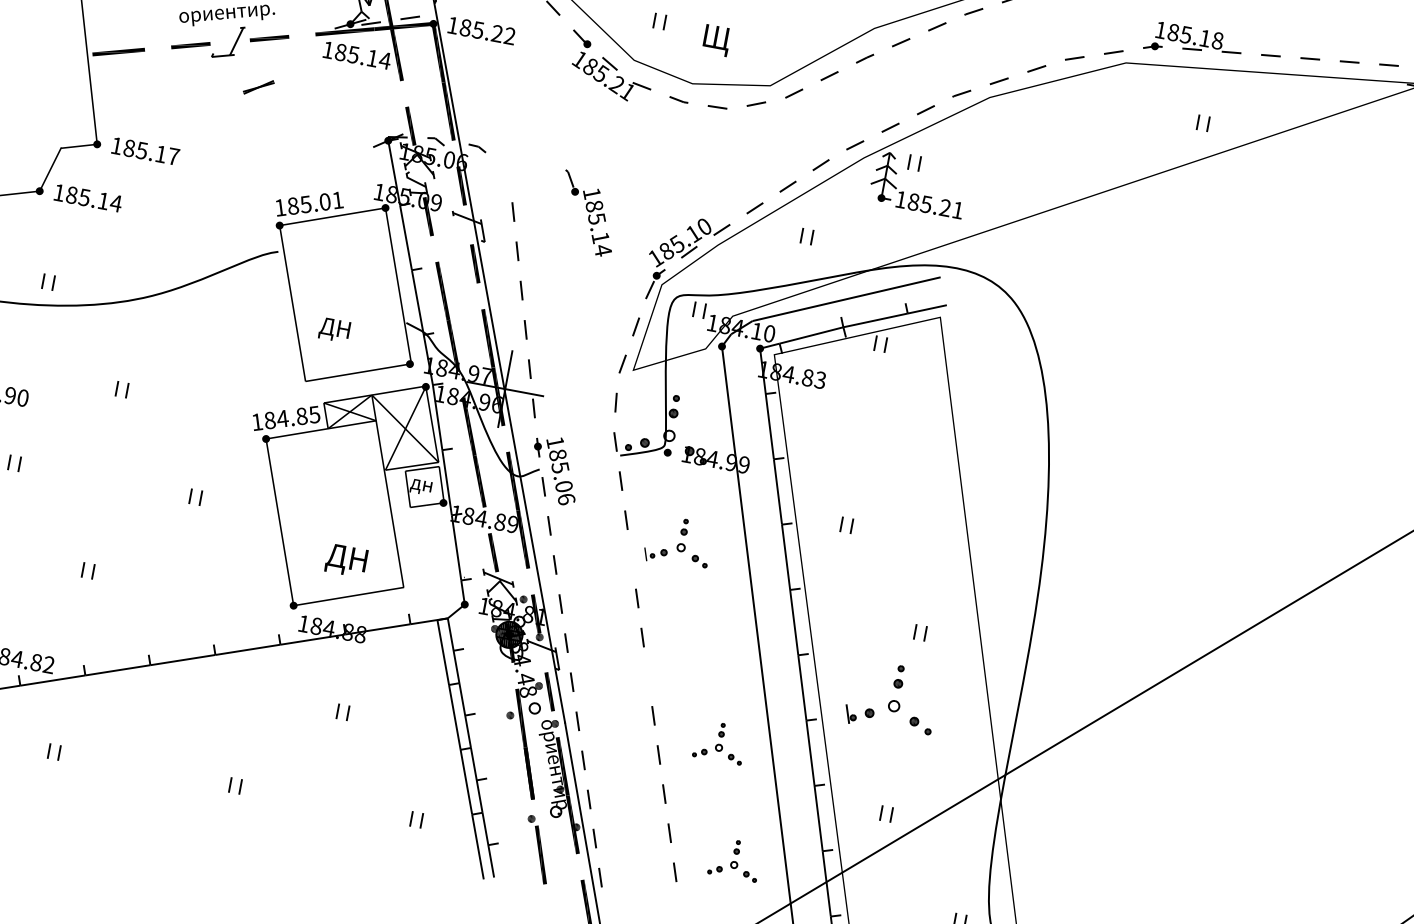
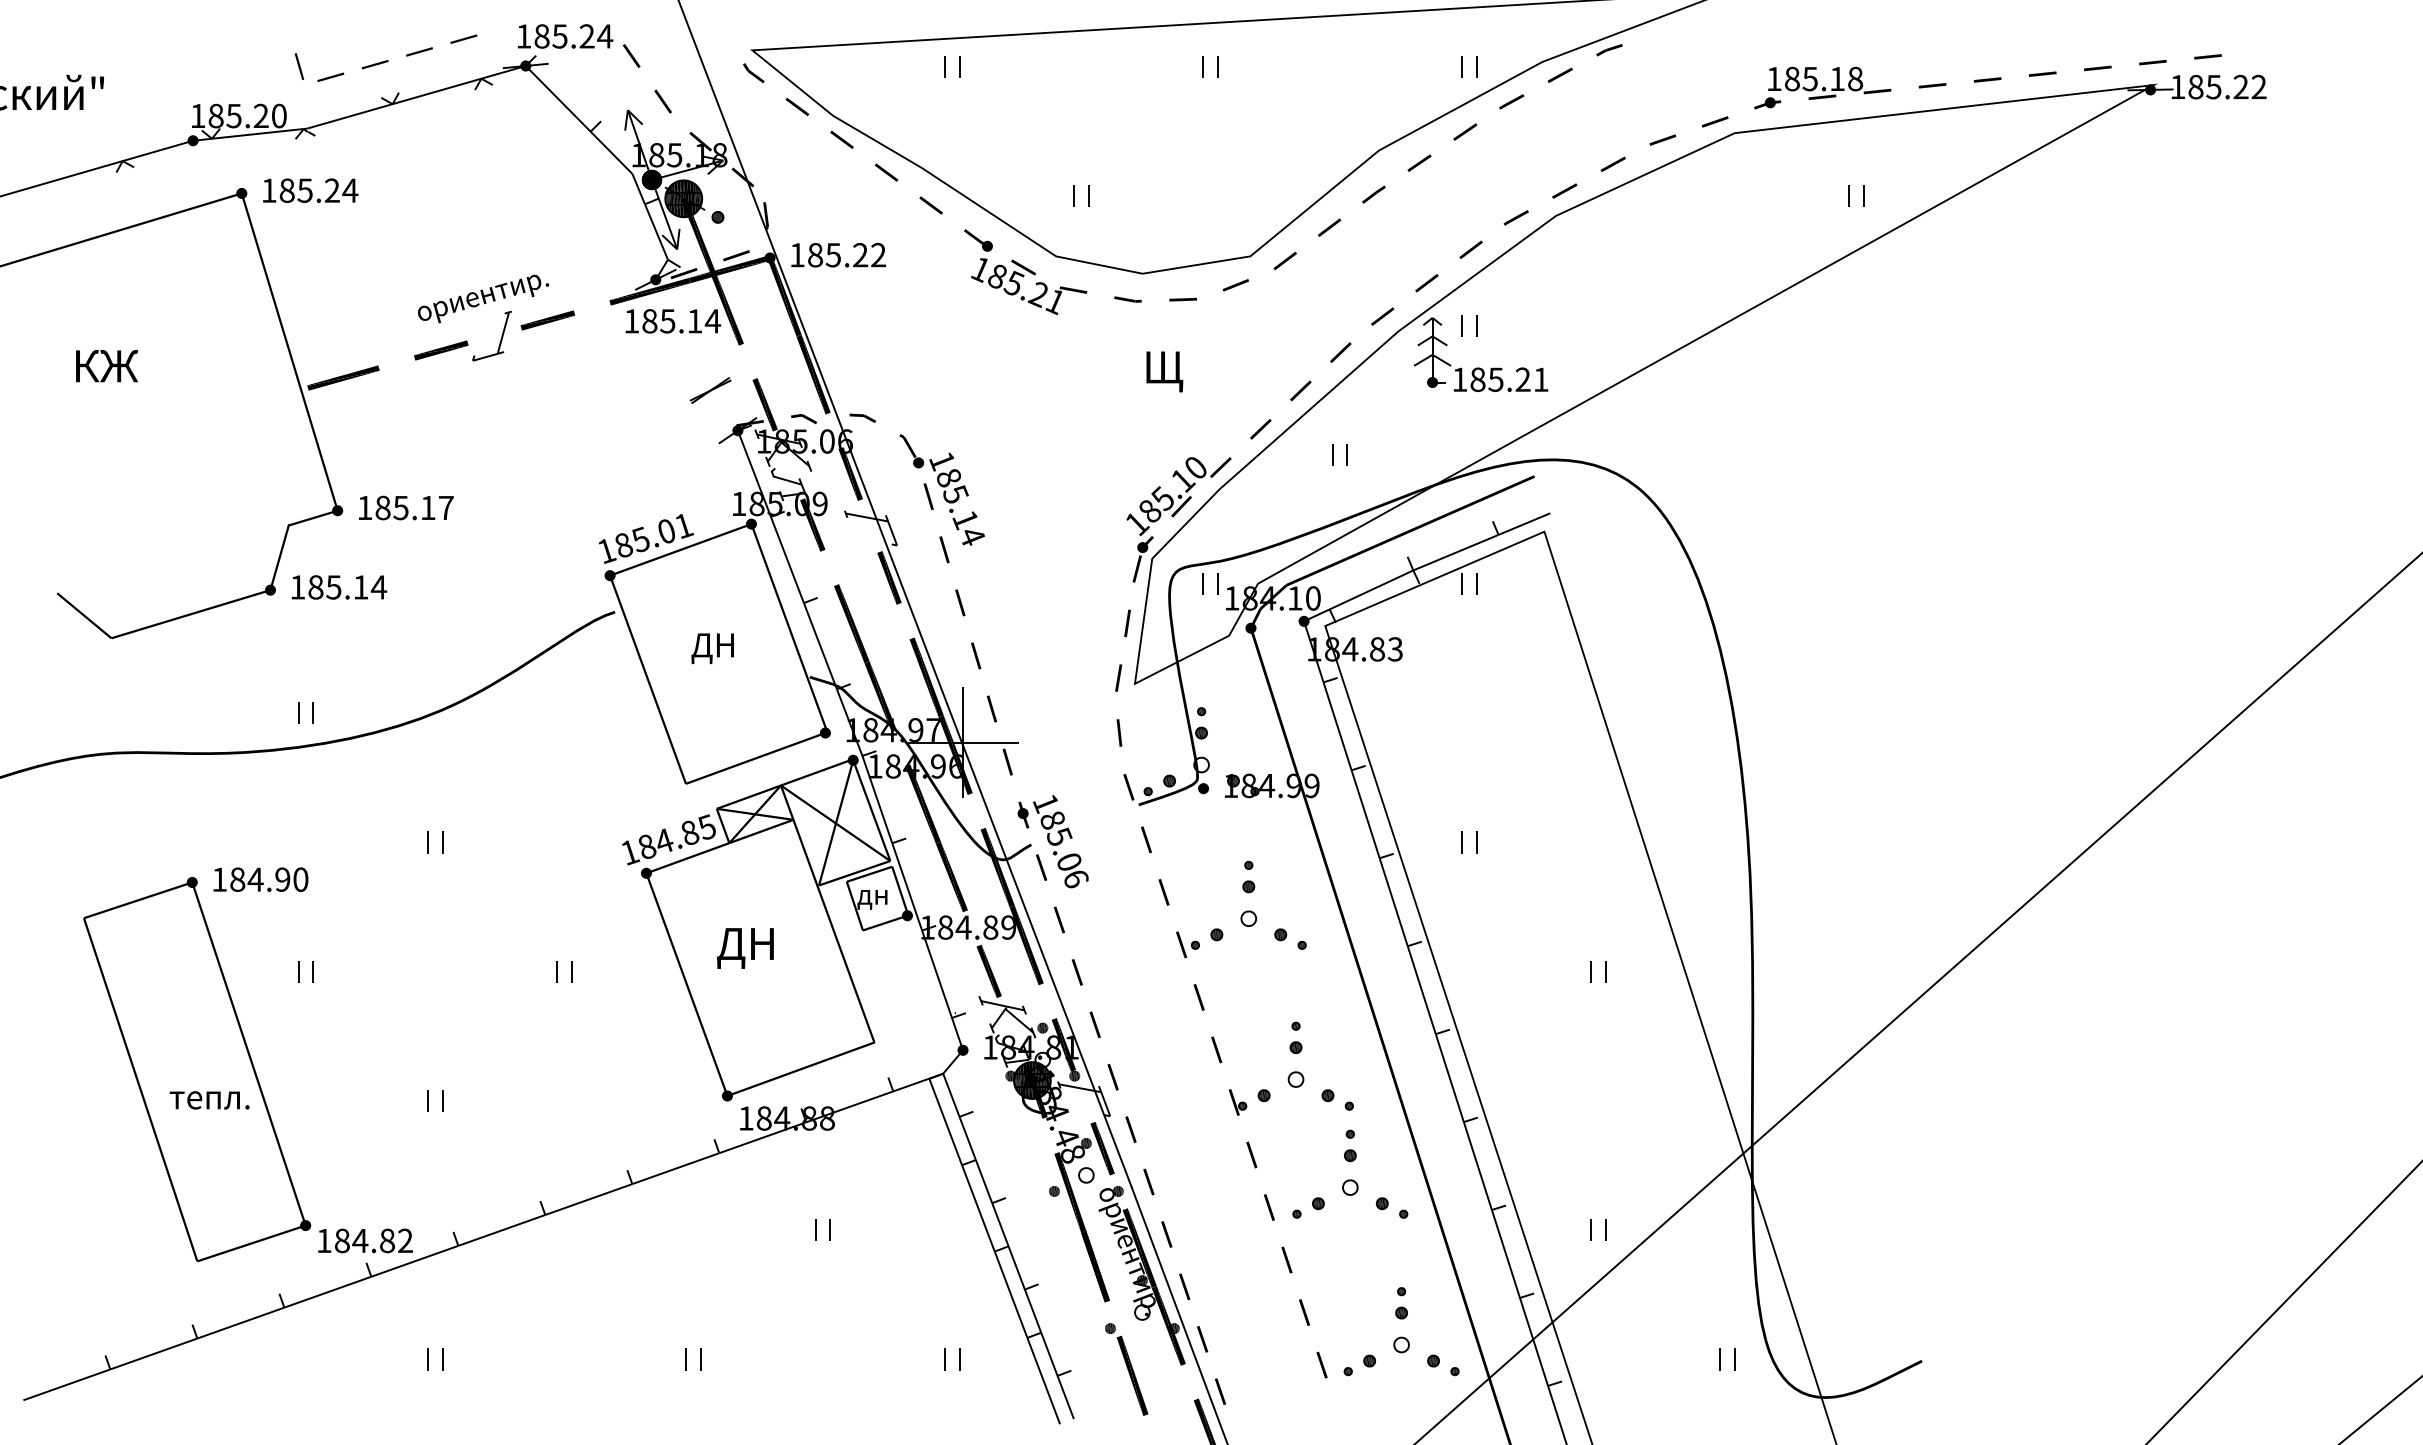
text: (716, 40) -> (1164, 371), moved
part: (258, 87) -> (710, 390), moved
text: (587, 213) -> (941, 489), moved
text: (334, 330) -> (712, 648), moved
part: (678, 542) -> (1241, 909), size x1.43
text: (346, 560) -> (745, 948), moved
part: (891, 697) -> (1290, 1068), moved
part: (720, 741) -> (1350, 1173), size x1.67
part: (735, 859) -> (1401, 1331), size x1.67

